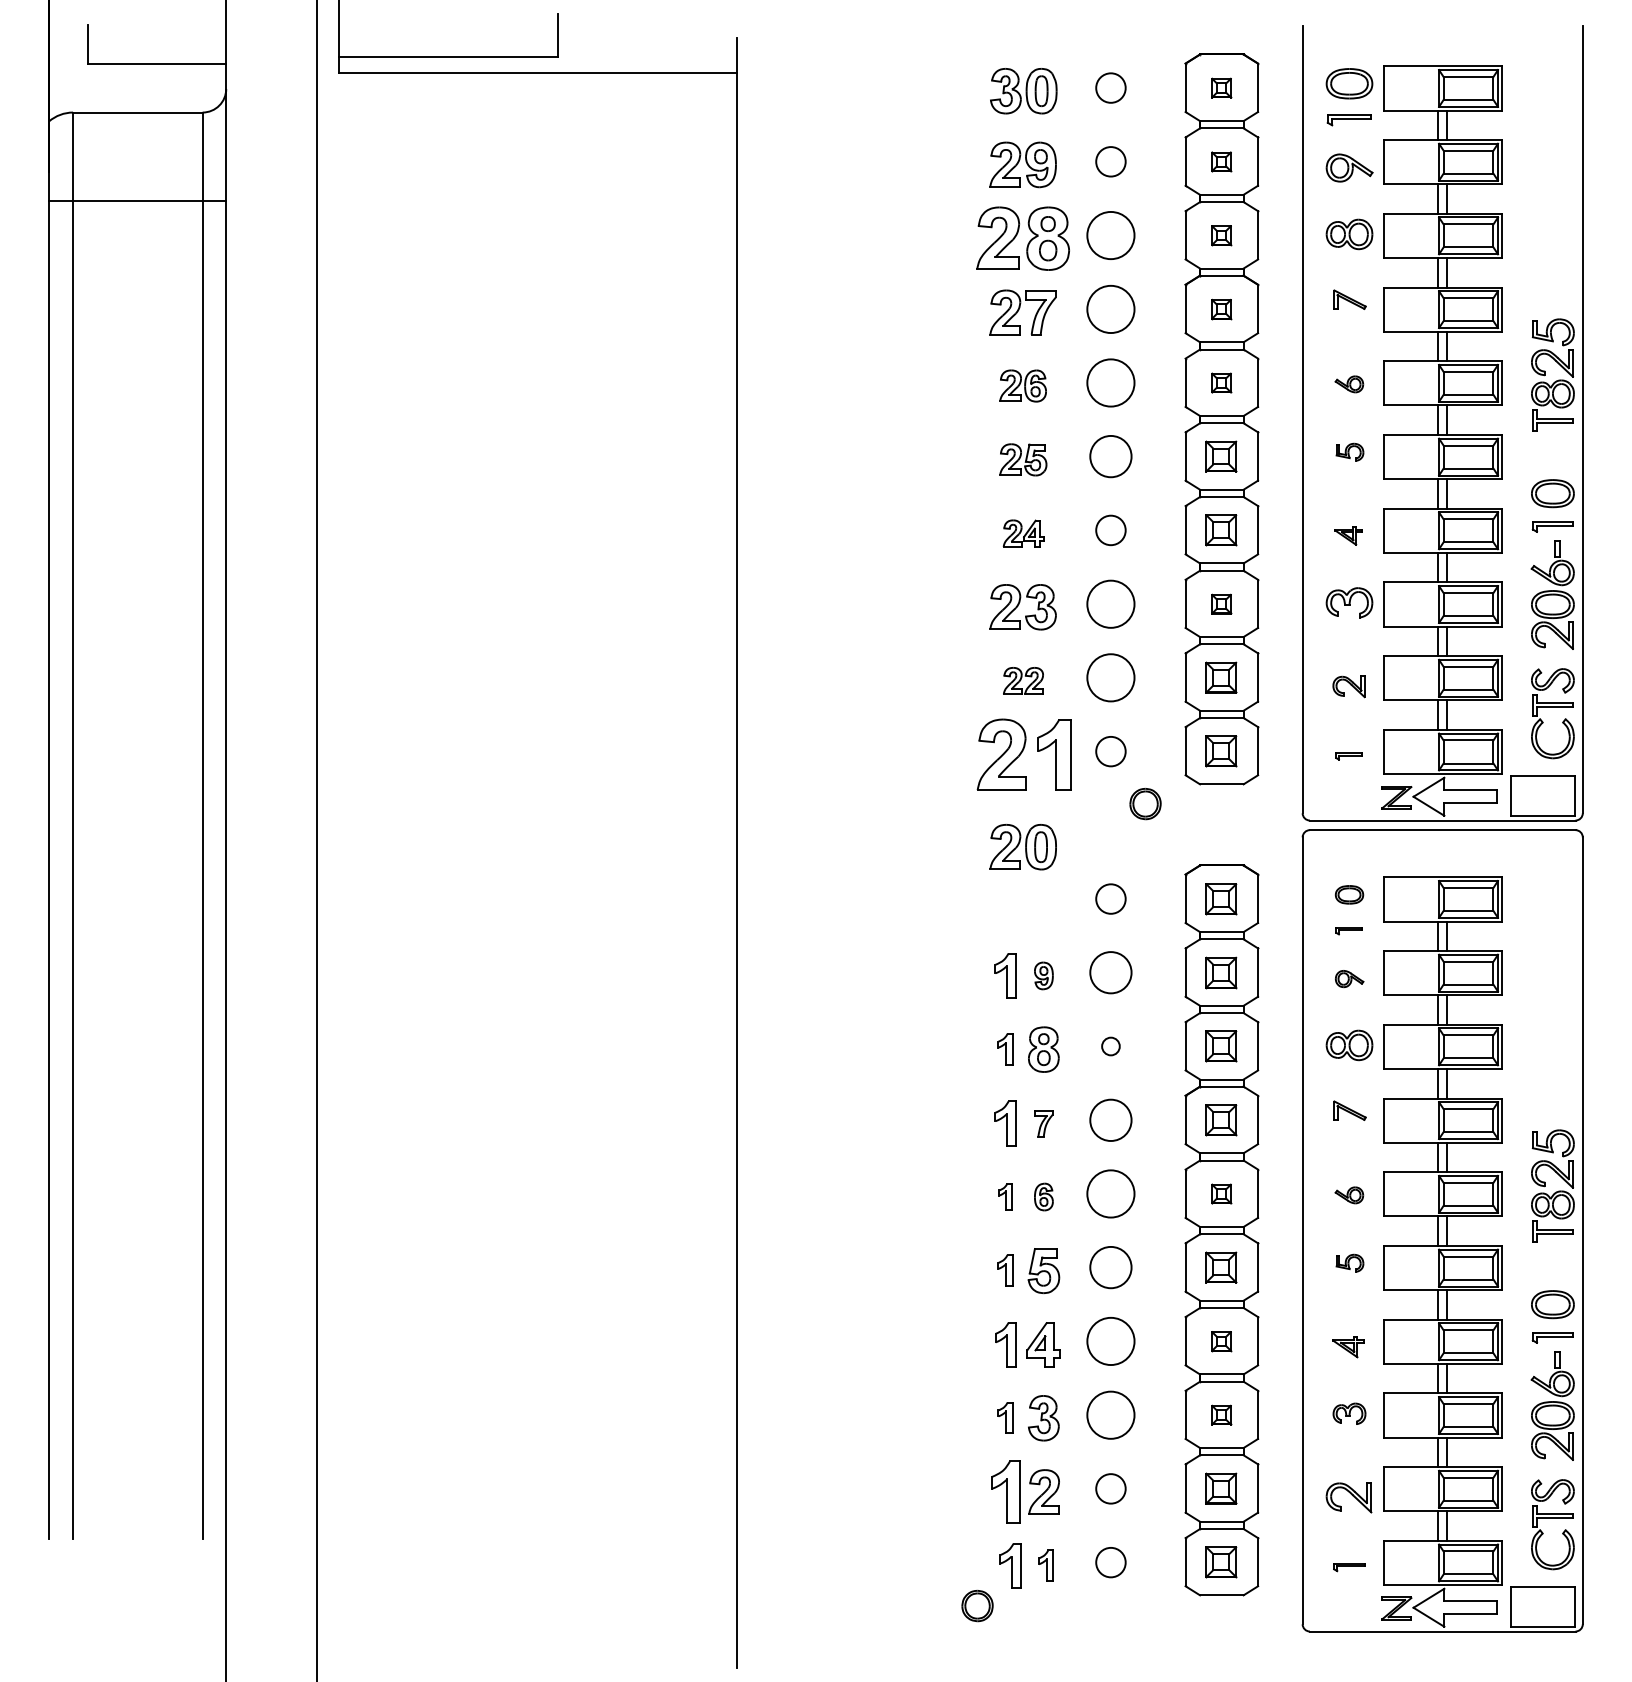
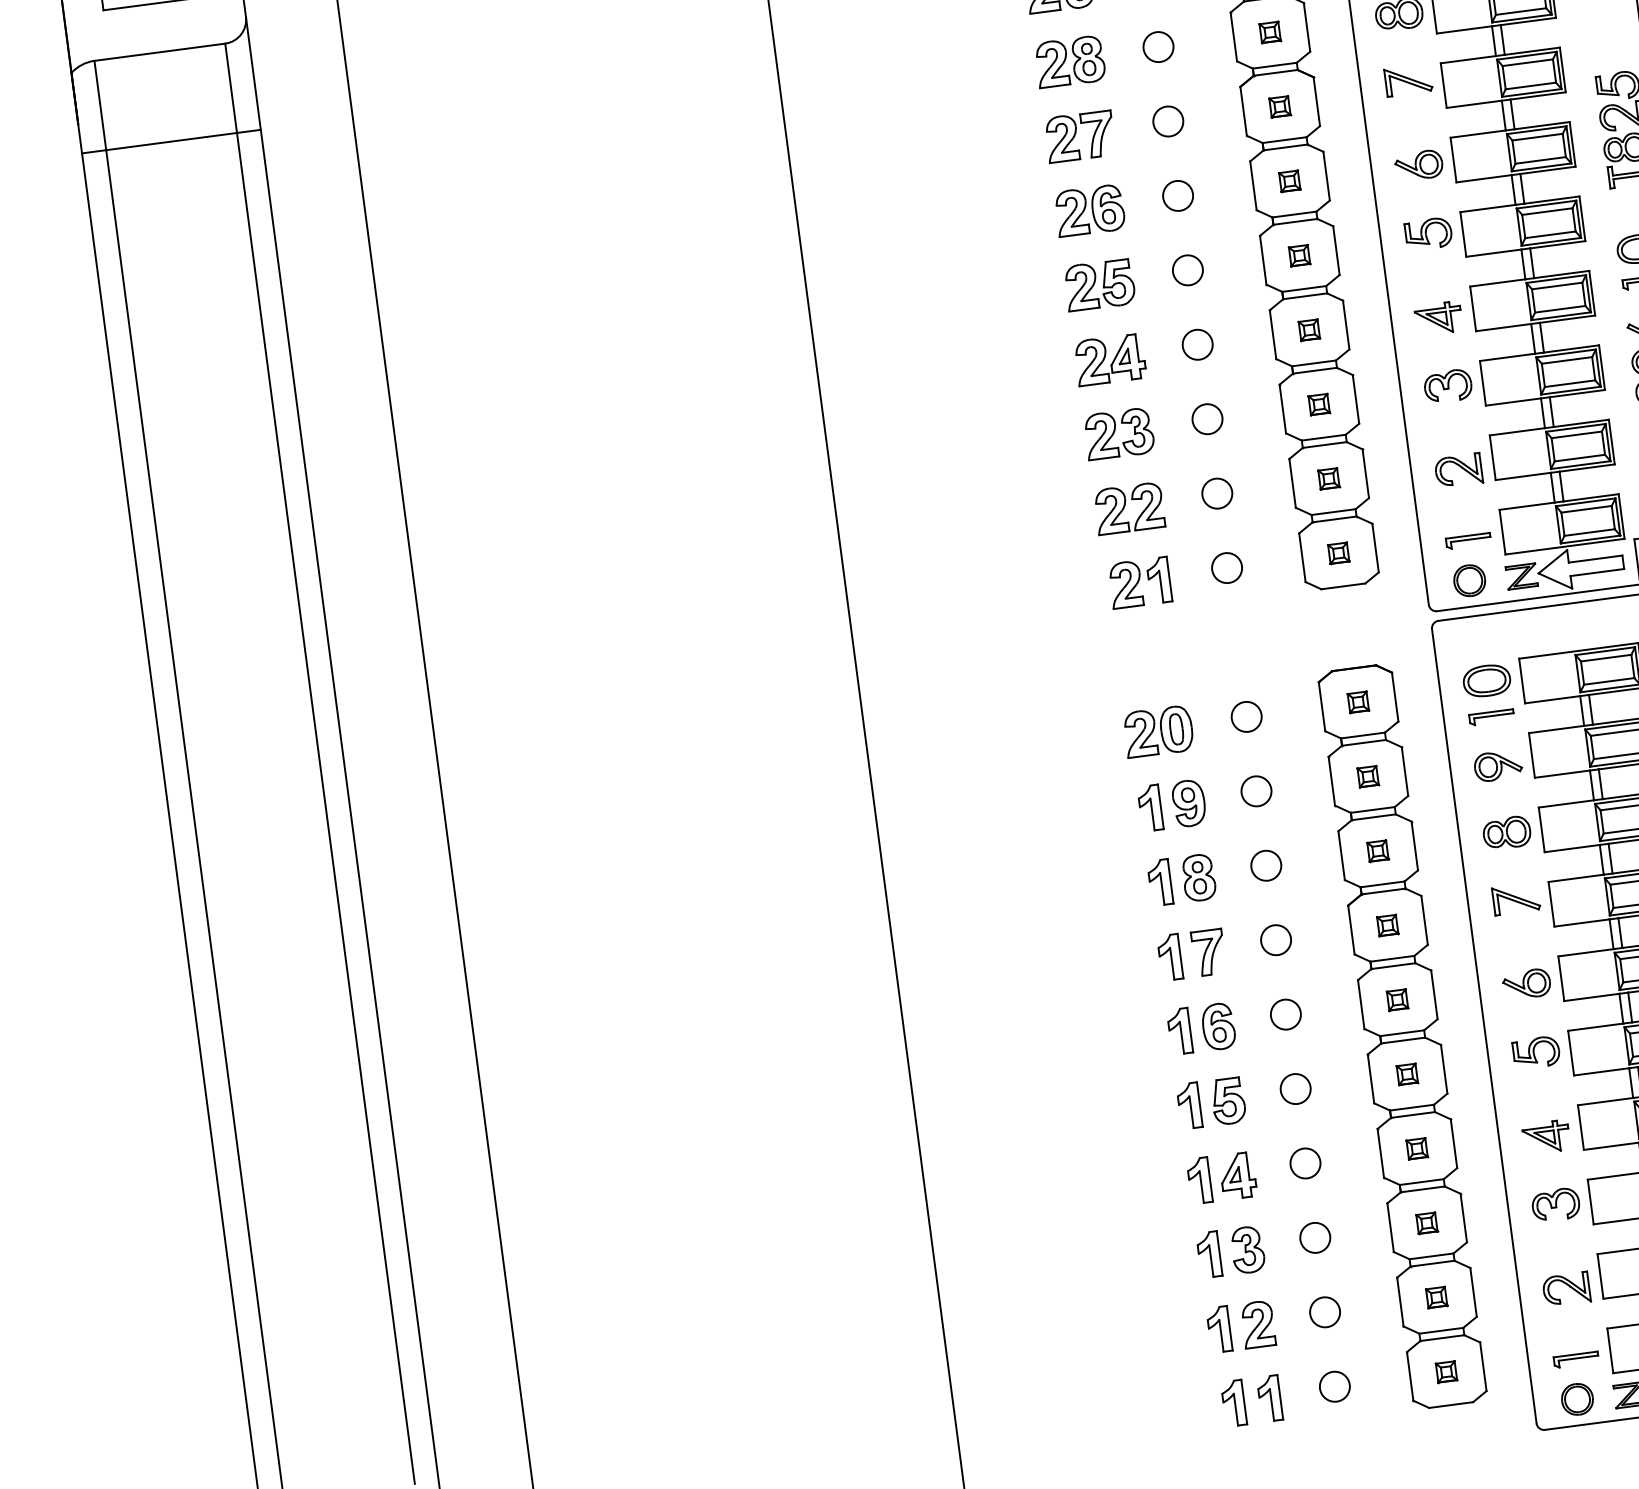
circle: (1110, 235) -> (1158, 47), size x0.62
part: (1022, 238) -> (1069, 61), size x0.71
part: (1349, 299) -> (1407, 79), size x1.43
circle: (1110, 308) -> (1167, 120), size x0.62
circle: (1110, 382) -> (1177, 195), size x0.62
part: (1349, 384) -> (1419, 165), size x1.67
part: (1022, 385) -> (1089, 210), size x1.43
part: (1349, 452) -> (1428, 234), size x1.67
circle: (1110, 456) -> (1187, 270), size x0.71
part: (1221, 456) -> (1299, 255), size x0.62
part: (1023, 459) -> (1100, 284), size x1.43
part: (1221, 530) -> (1309, 330), size x0.62
part: (1023, 533) -> (1109, 359), size x1.67
part: (1348, 535) -> (1438, 318), size x1.67
circle: (1110, 603) -> (1206, 418), size x0.62
circle: (1110, 677) -> (1216, 493), size x0.62
part: (1221, 677) -> (1328, 478), size x0.62
part: (1023, 680) -> (1129, 507), size x1.67
part: (1348, 686) -> (1458, 470), size x1.43
part: (1221, 751) -> (1338, 553), size x0.62
part: (1024, 754) -> (1140, 582), size x0.62
part: (1348, 756) -> (1467, 541), size x1.67
part: (1145, 804) -> (1469, 581), moved
part: (1022, 847) -> (1157, 732), moved
part: (1349, 894) -> (1486, 680), size x1.67
part: (1221, 898) -> (1358, 701), size x0.62
part: (1348, 931) -> (1490, 718), size x1.67
circle: (1110, 972) -> (1256, 791), size x0.71
part: (1221, 972) -> (1368, 776), size x0.62
part: (1043, 975) -> (1188, 803), size x1.67
part: (1349, 978) -> (1498, 765), size x1.67
circle: (1110, 1046) -> (1265, 865), size x1.67
part: (1221, 1046) -> (1377, 851), size x0.62
part: (1005, 1048) -> (1160, 881), size x1.43
part: (1349, 1110) -> (1515, 898), size x1.43
circle: (1110, 1119) -> (1275, 939), size x0.71
part: (1221, 1120) -> (1387, 925), size x0.62
part: (1043, 1123) -> (1208, 952), size x1.67
circle: (1110, 1193) -> (1285, 1014), size x0.62
part: (1349, 1195) -> (1526, 984), size x1.67
part: (1005, 1196) -> (1179, 1031), size x1.67
part: (1043, 1196) -> (1218, 1026), size x1.67
part: (1349, 1263) -> (1535, 1053), size x1.67
circle: (1110, 1267) -> (1295, 1088), size x0.71
part: (1221, 1267) -> (1407, 1074), size x0.62
part: (1005, 1270) -> (1189, 1105), size x1.43
circle: (1110, 1341) -> (1305, 1163), size x0.62
part: (1348, 1346) -> (1545, 1137), size x1.43
part: (1349, 1413) -> (1555, 1204), size x1.43
circle: (1110, 1414) -> (1314, 1237), size x0.62
part: (1005, 1417) -> (1209, 1254), size x1.43
part: (1221, 1488) -> (1436, 1297), size x0.62
part: (1005, 1491) -> (1218, 1328), size x0.71
part: (1221, 1562) -> (1446, 1371), size x0.62
part: (1045, 1565) -> (1269, 1398), size x1.43
part: (1348, 1567) -> (1575, 1360), size x1.43
part: (977, 1605) -> (1577, 1398), moved

